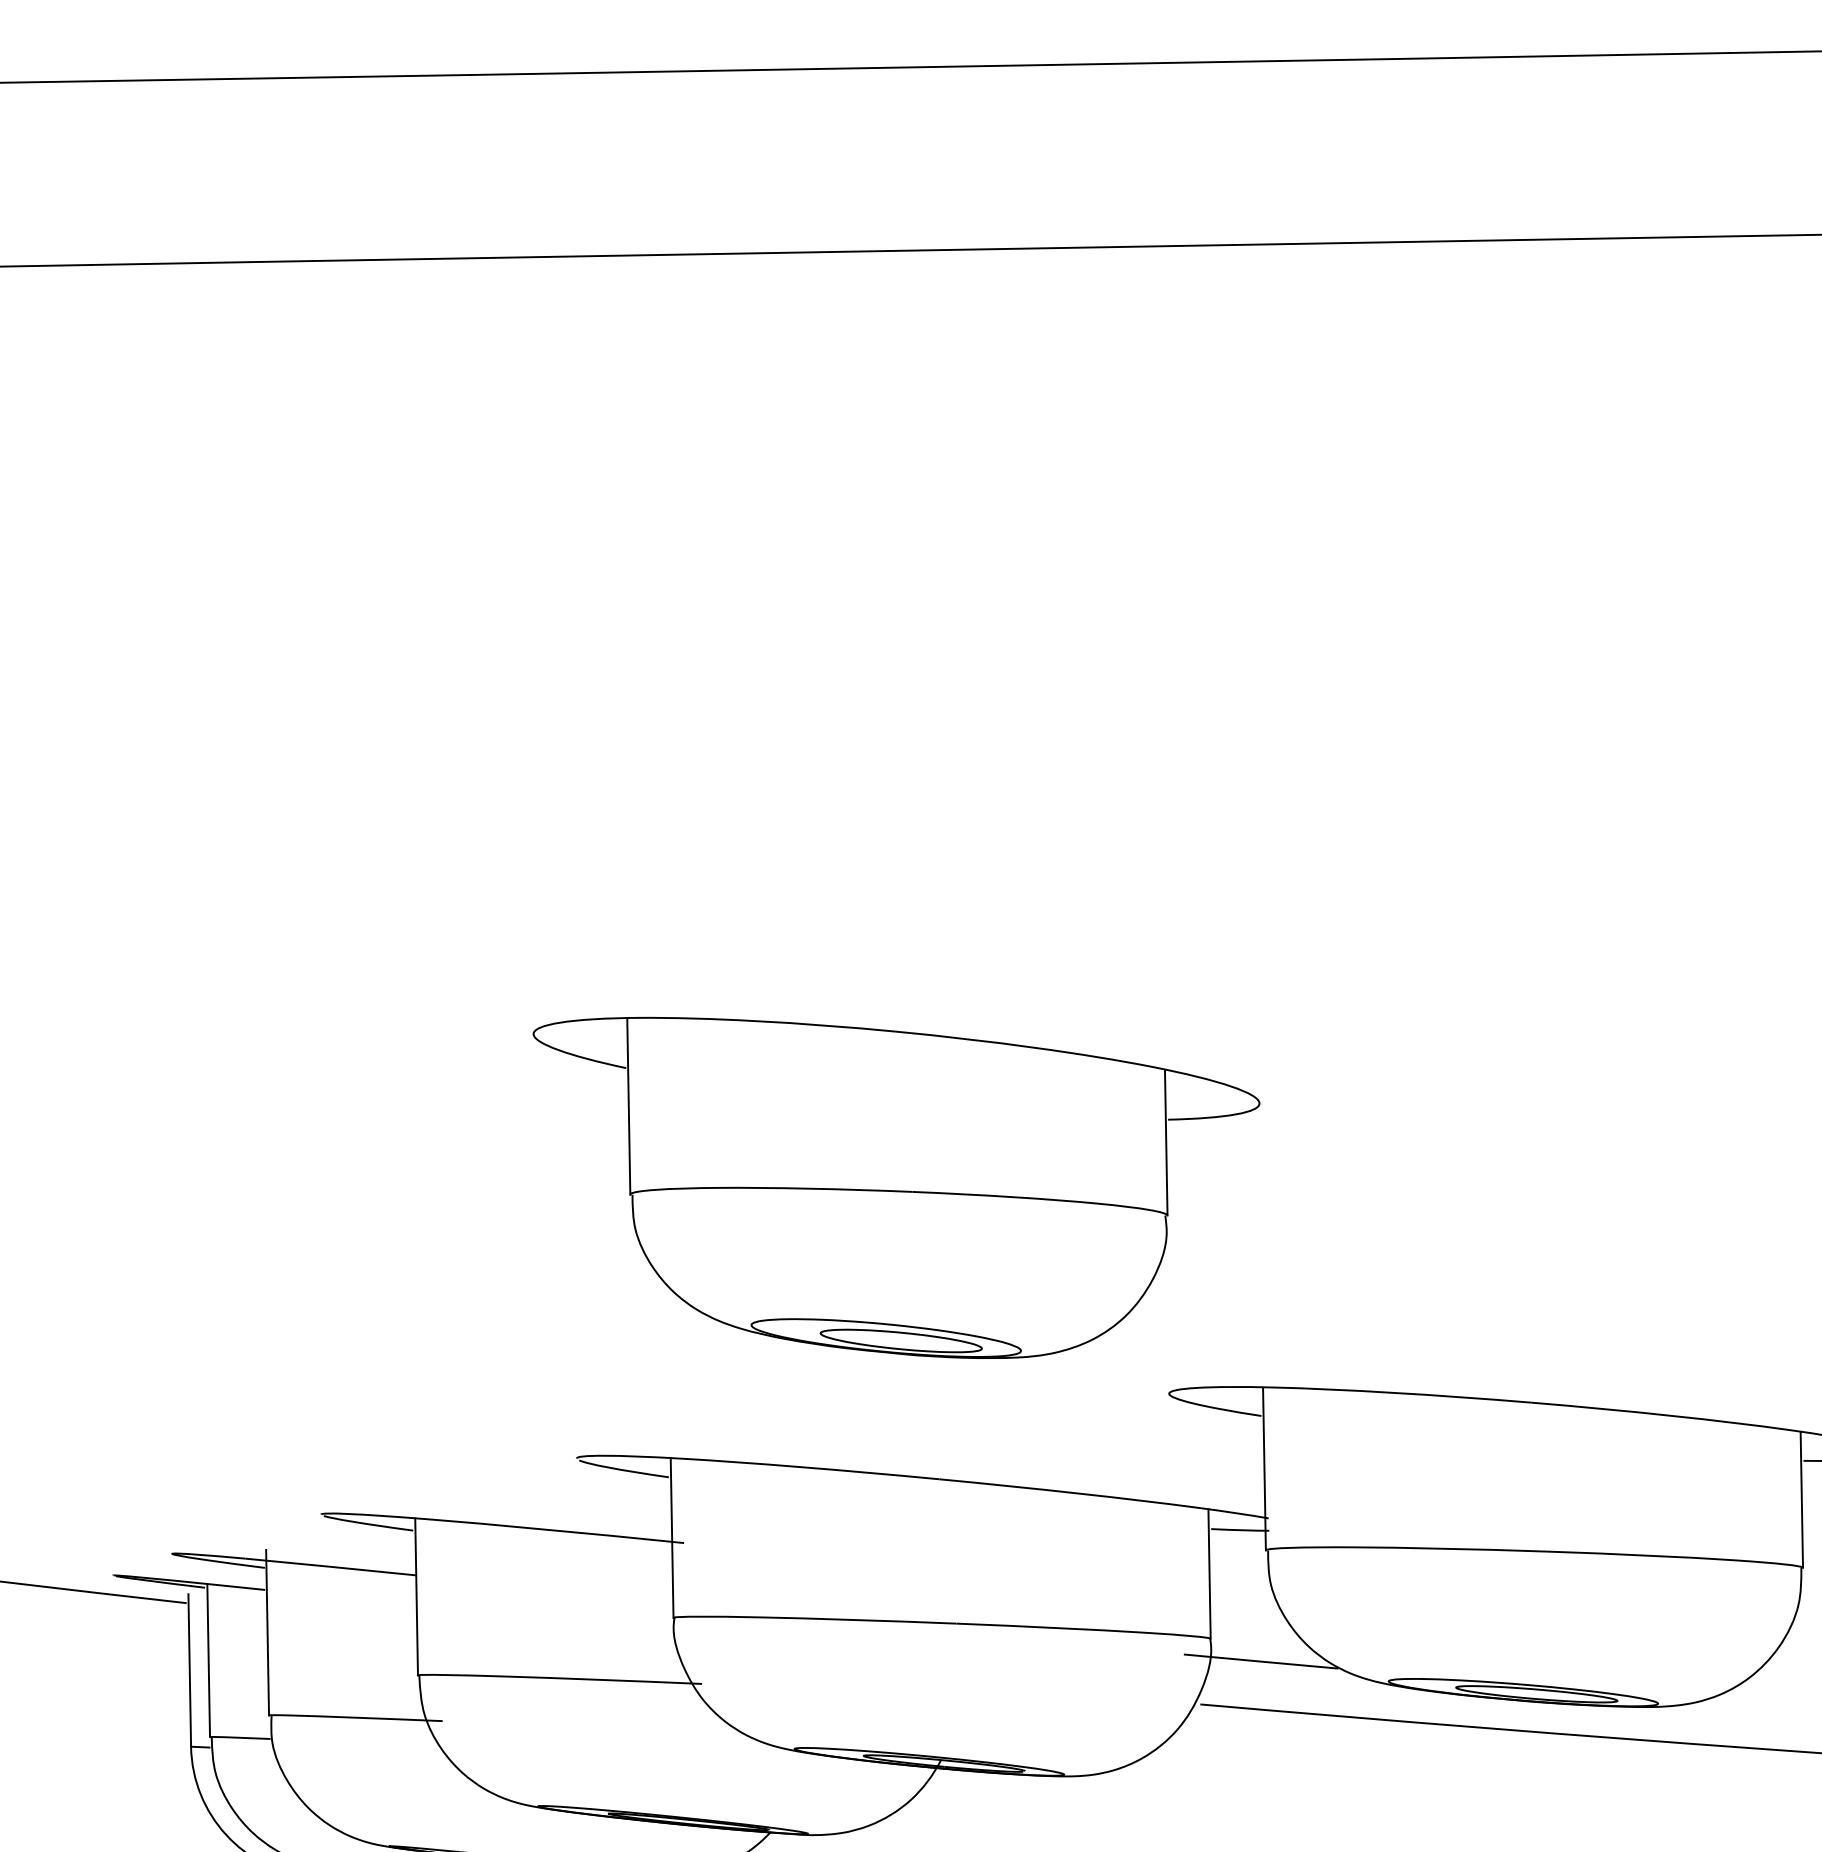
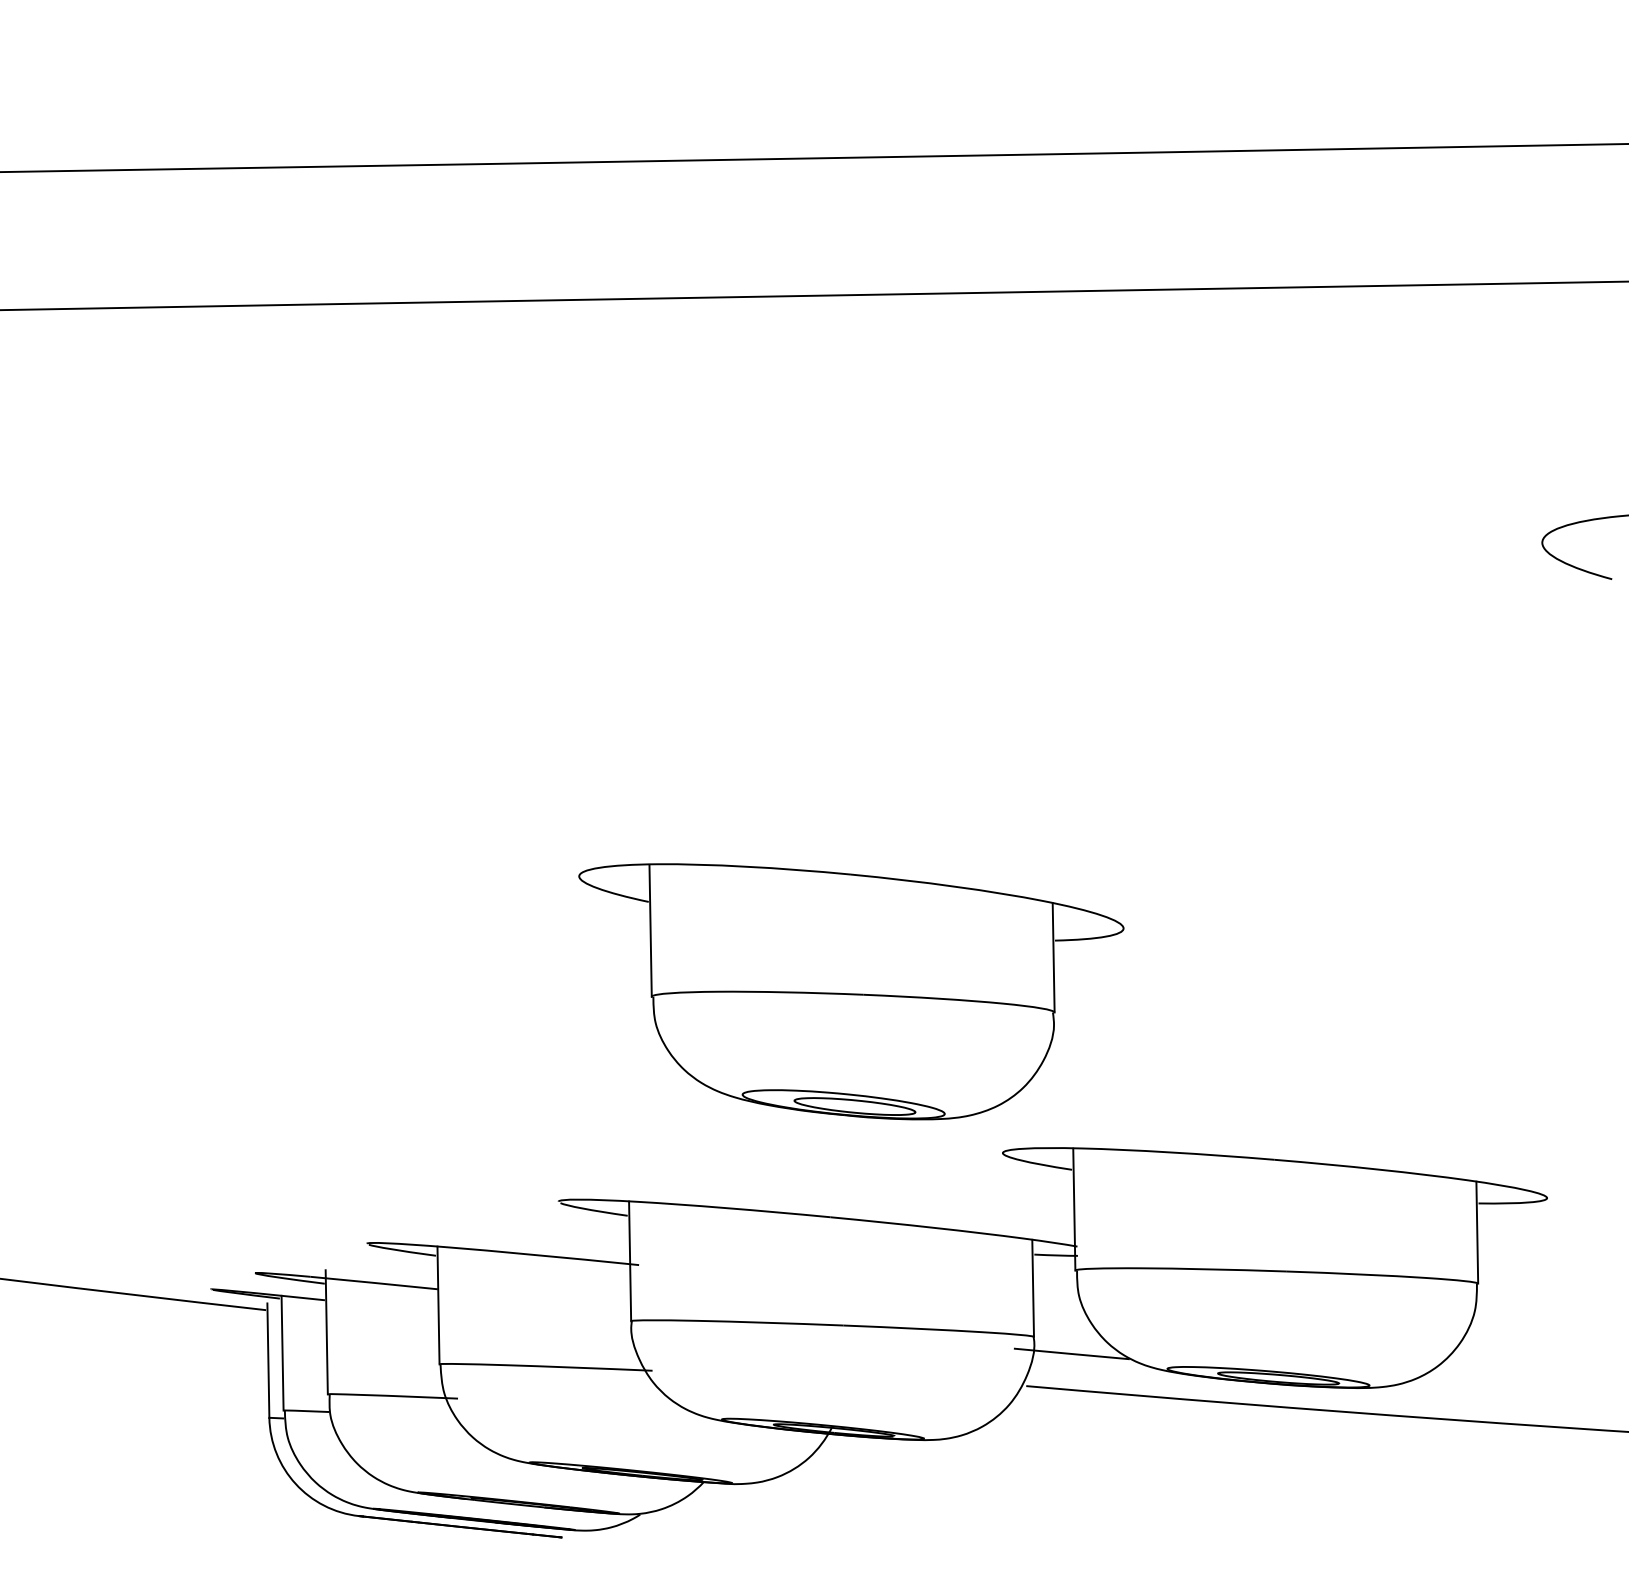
part: (896, 1187) -> (851, 991), moved

